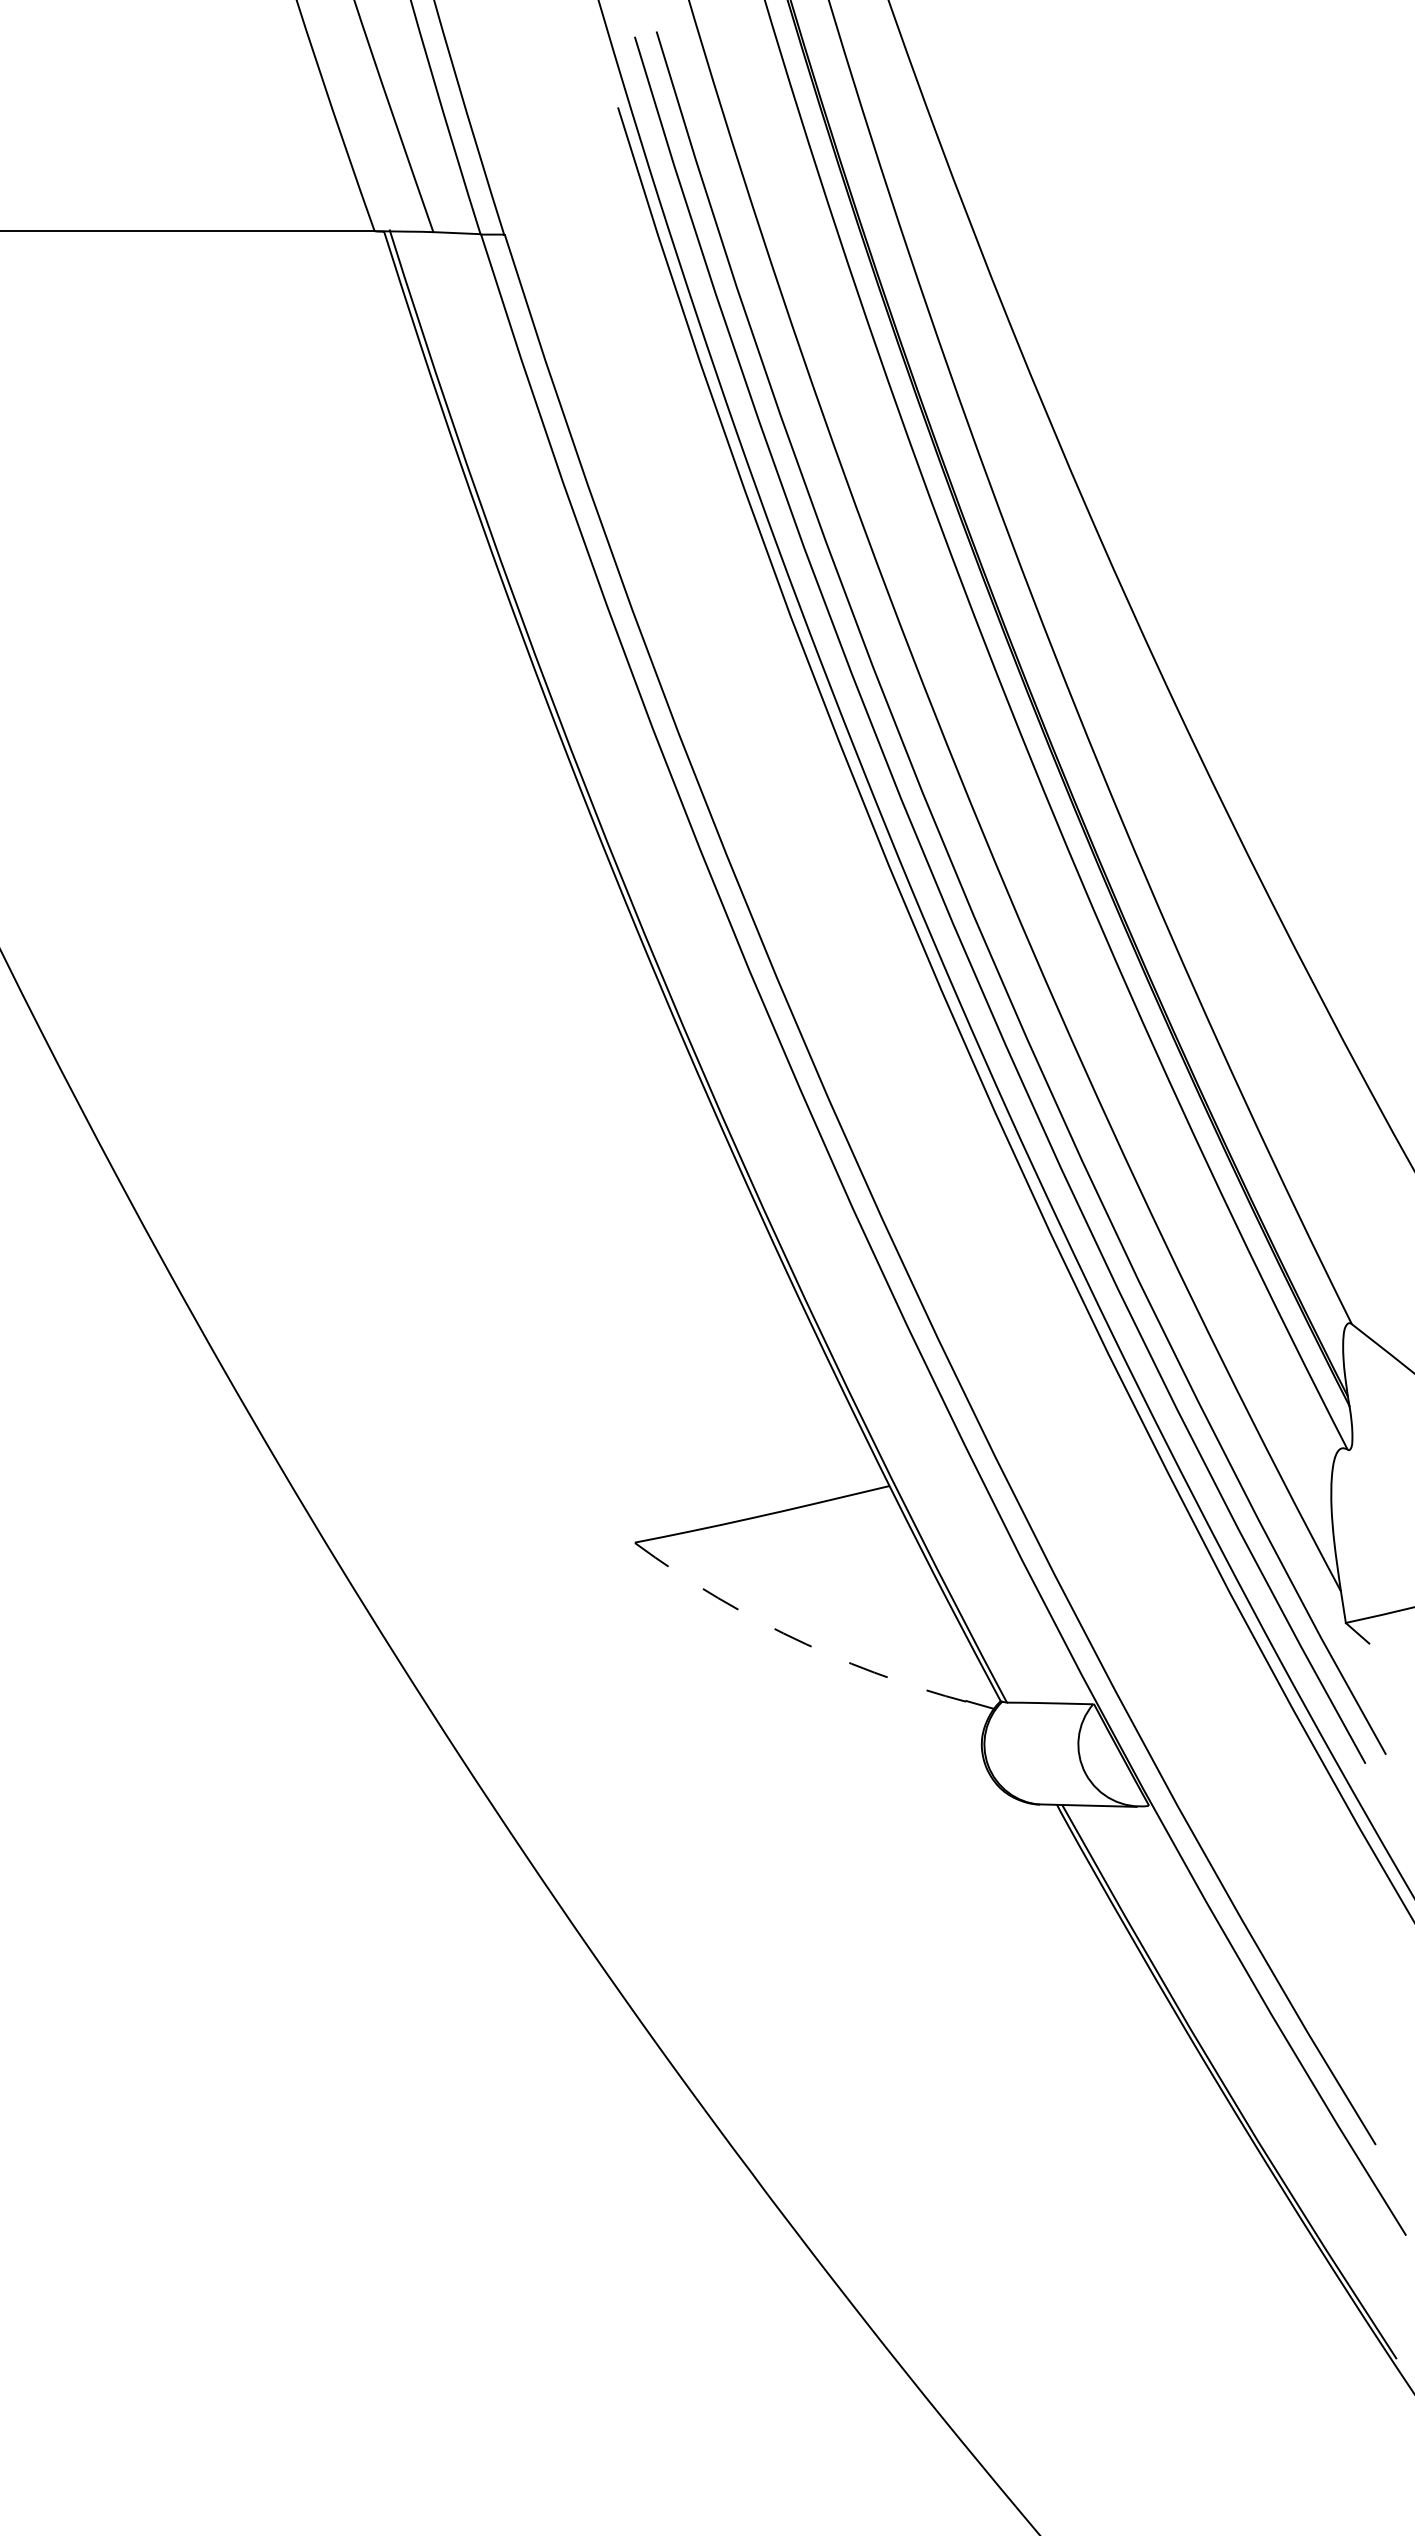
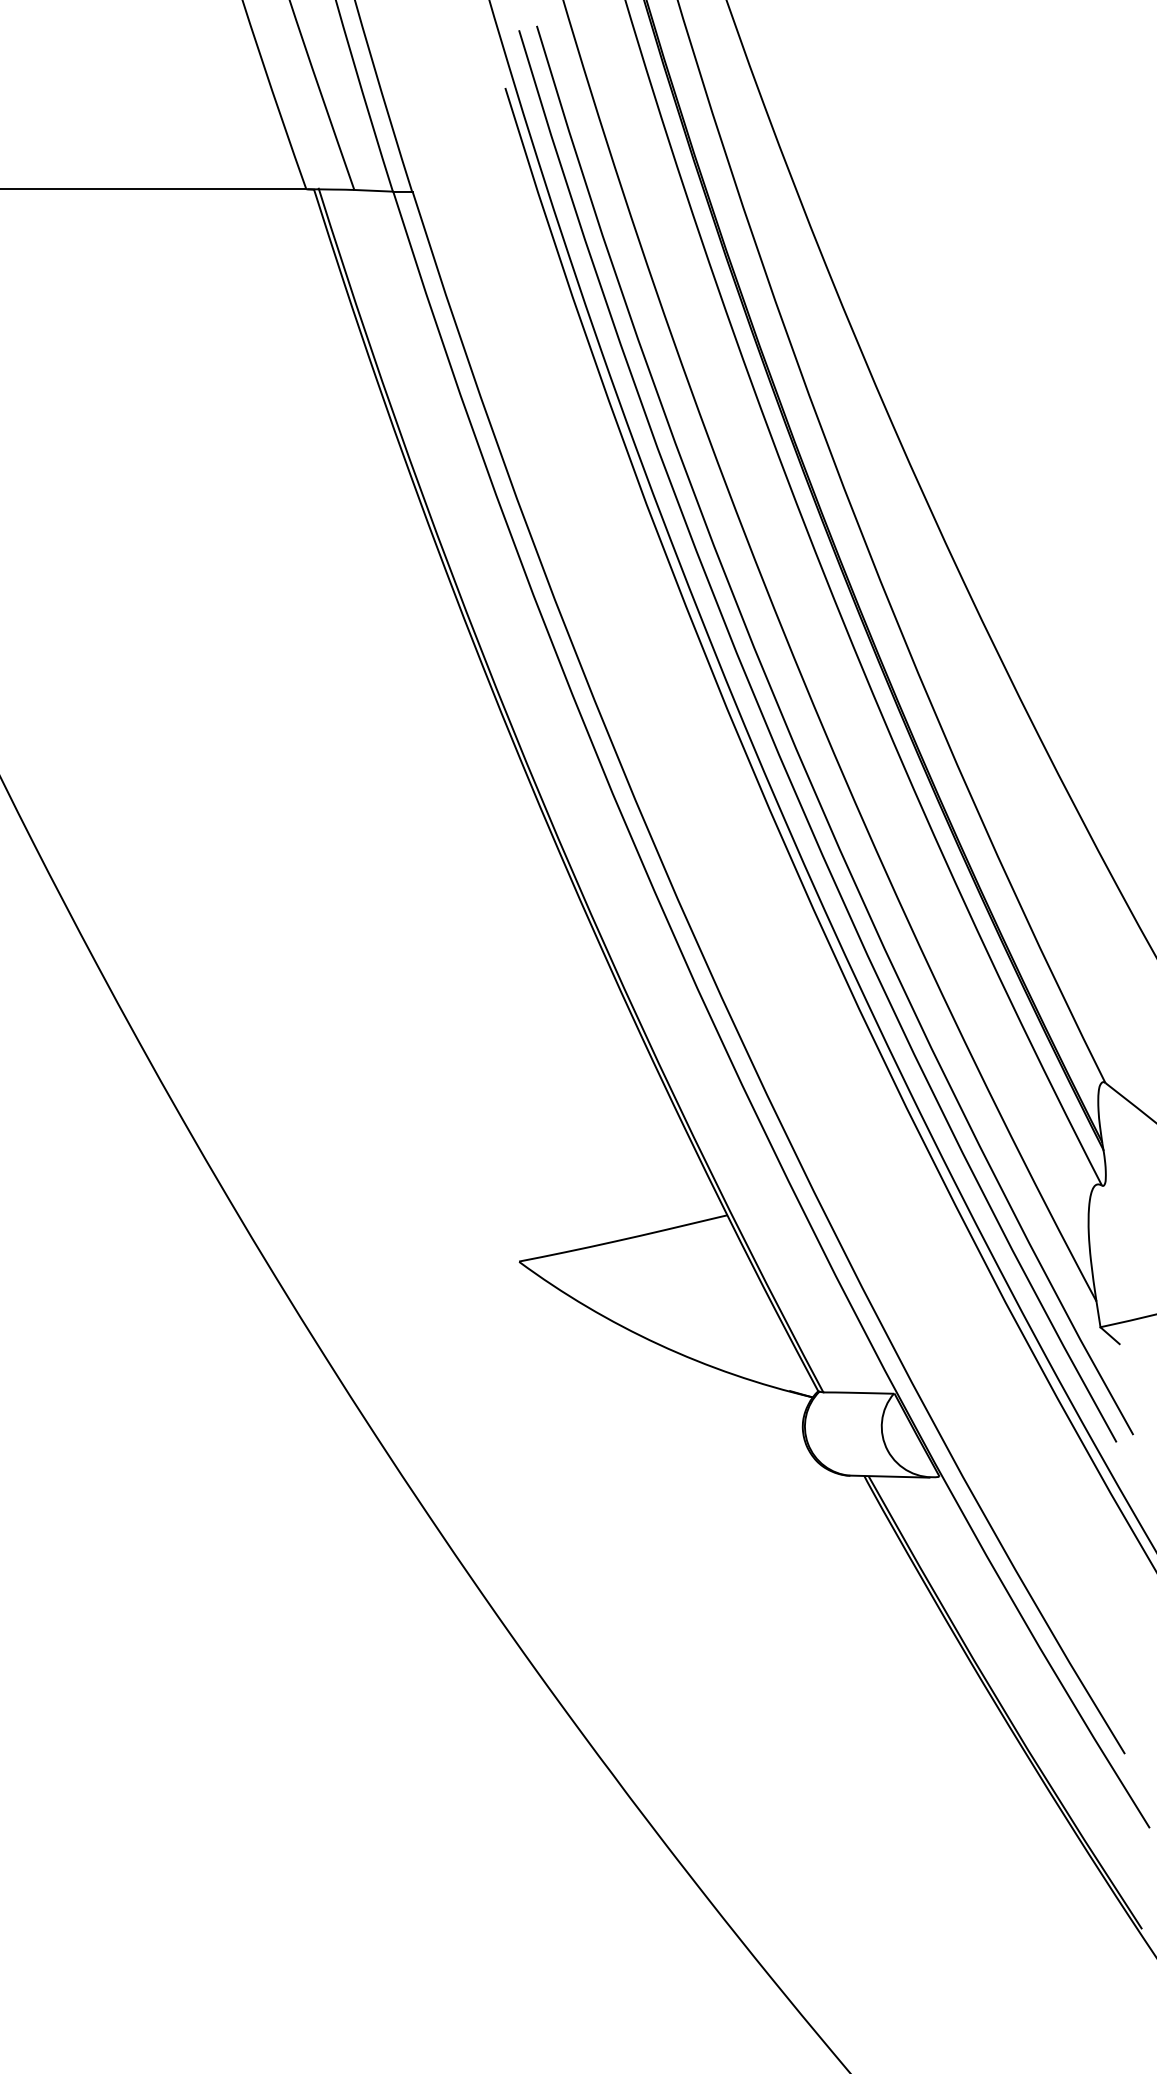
arc: (805, 1644) -> (658, 1344), dashed -> solid

